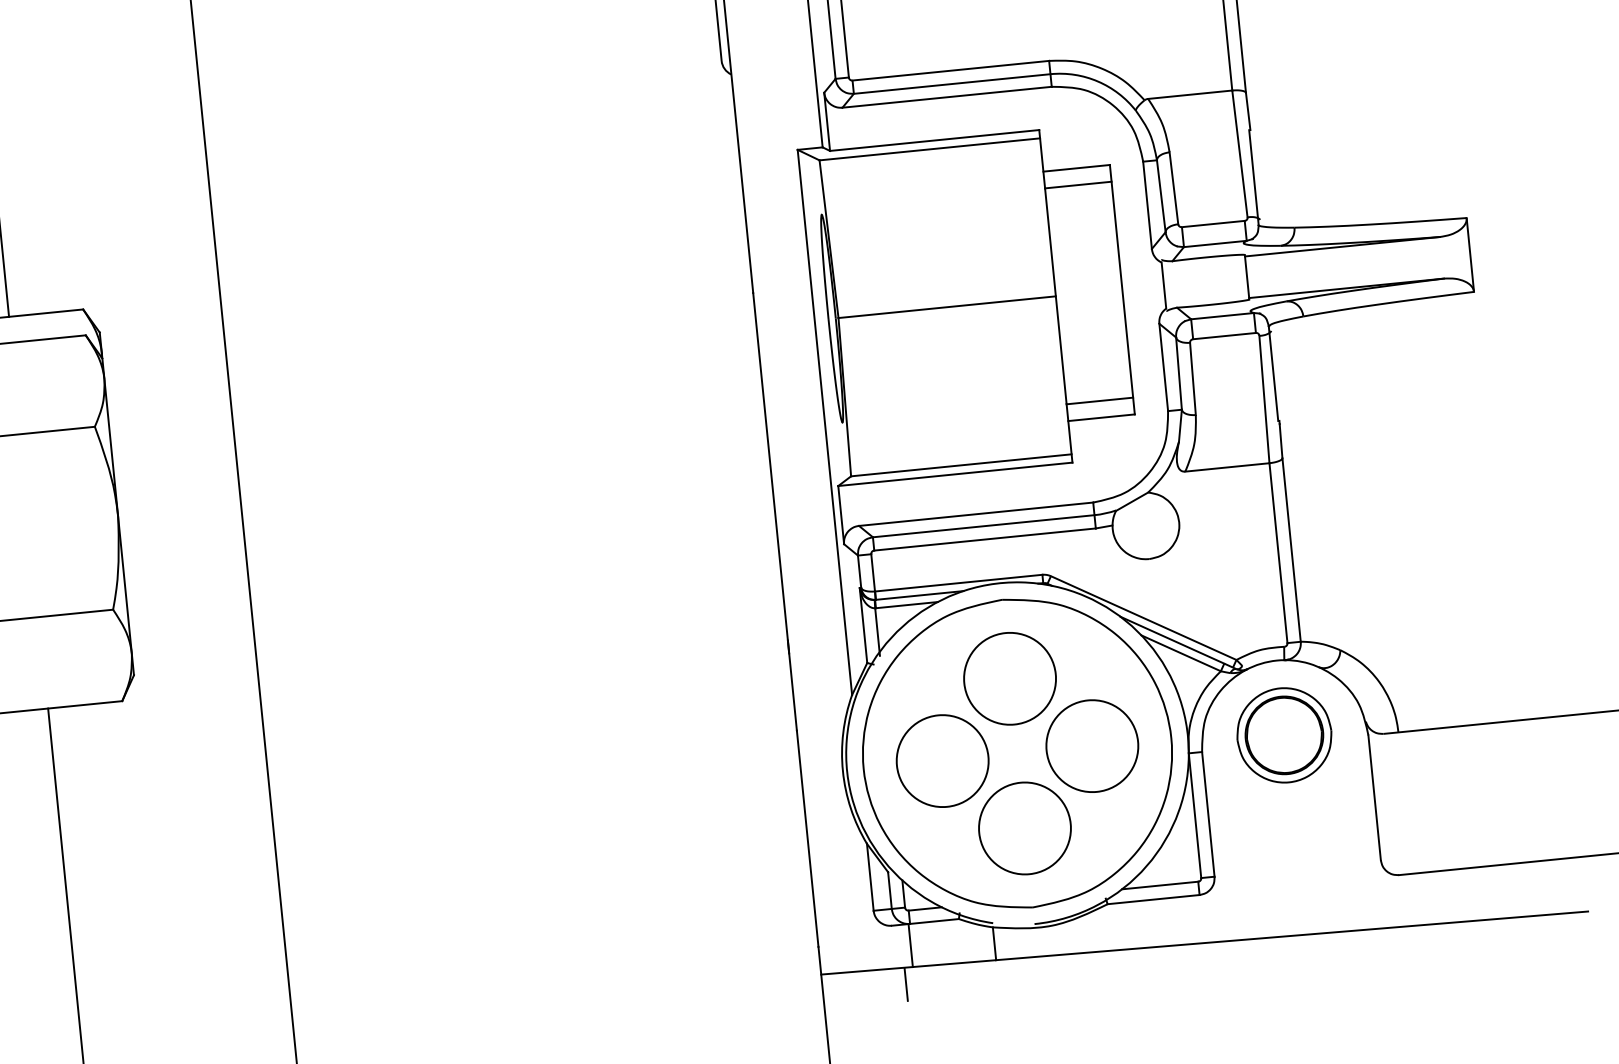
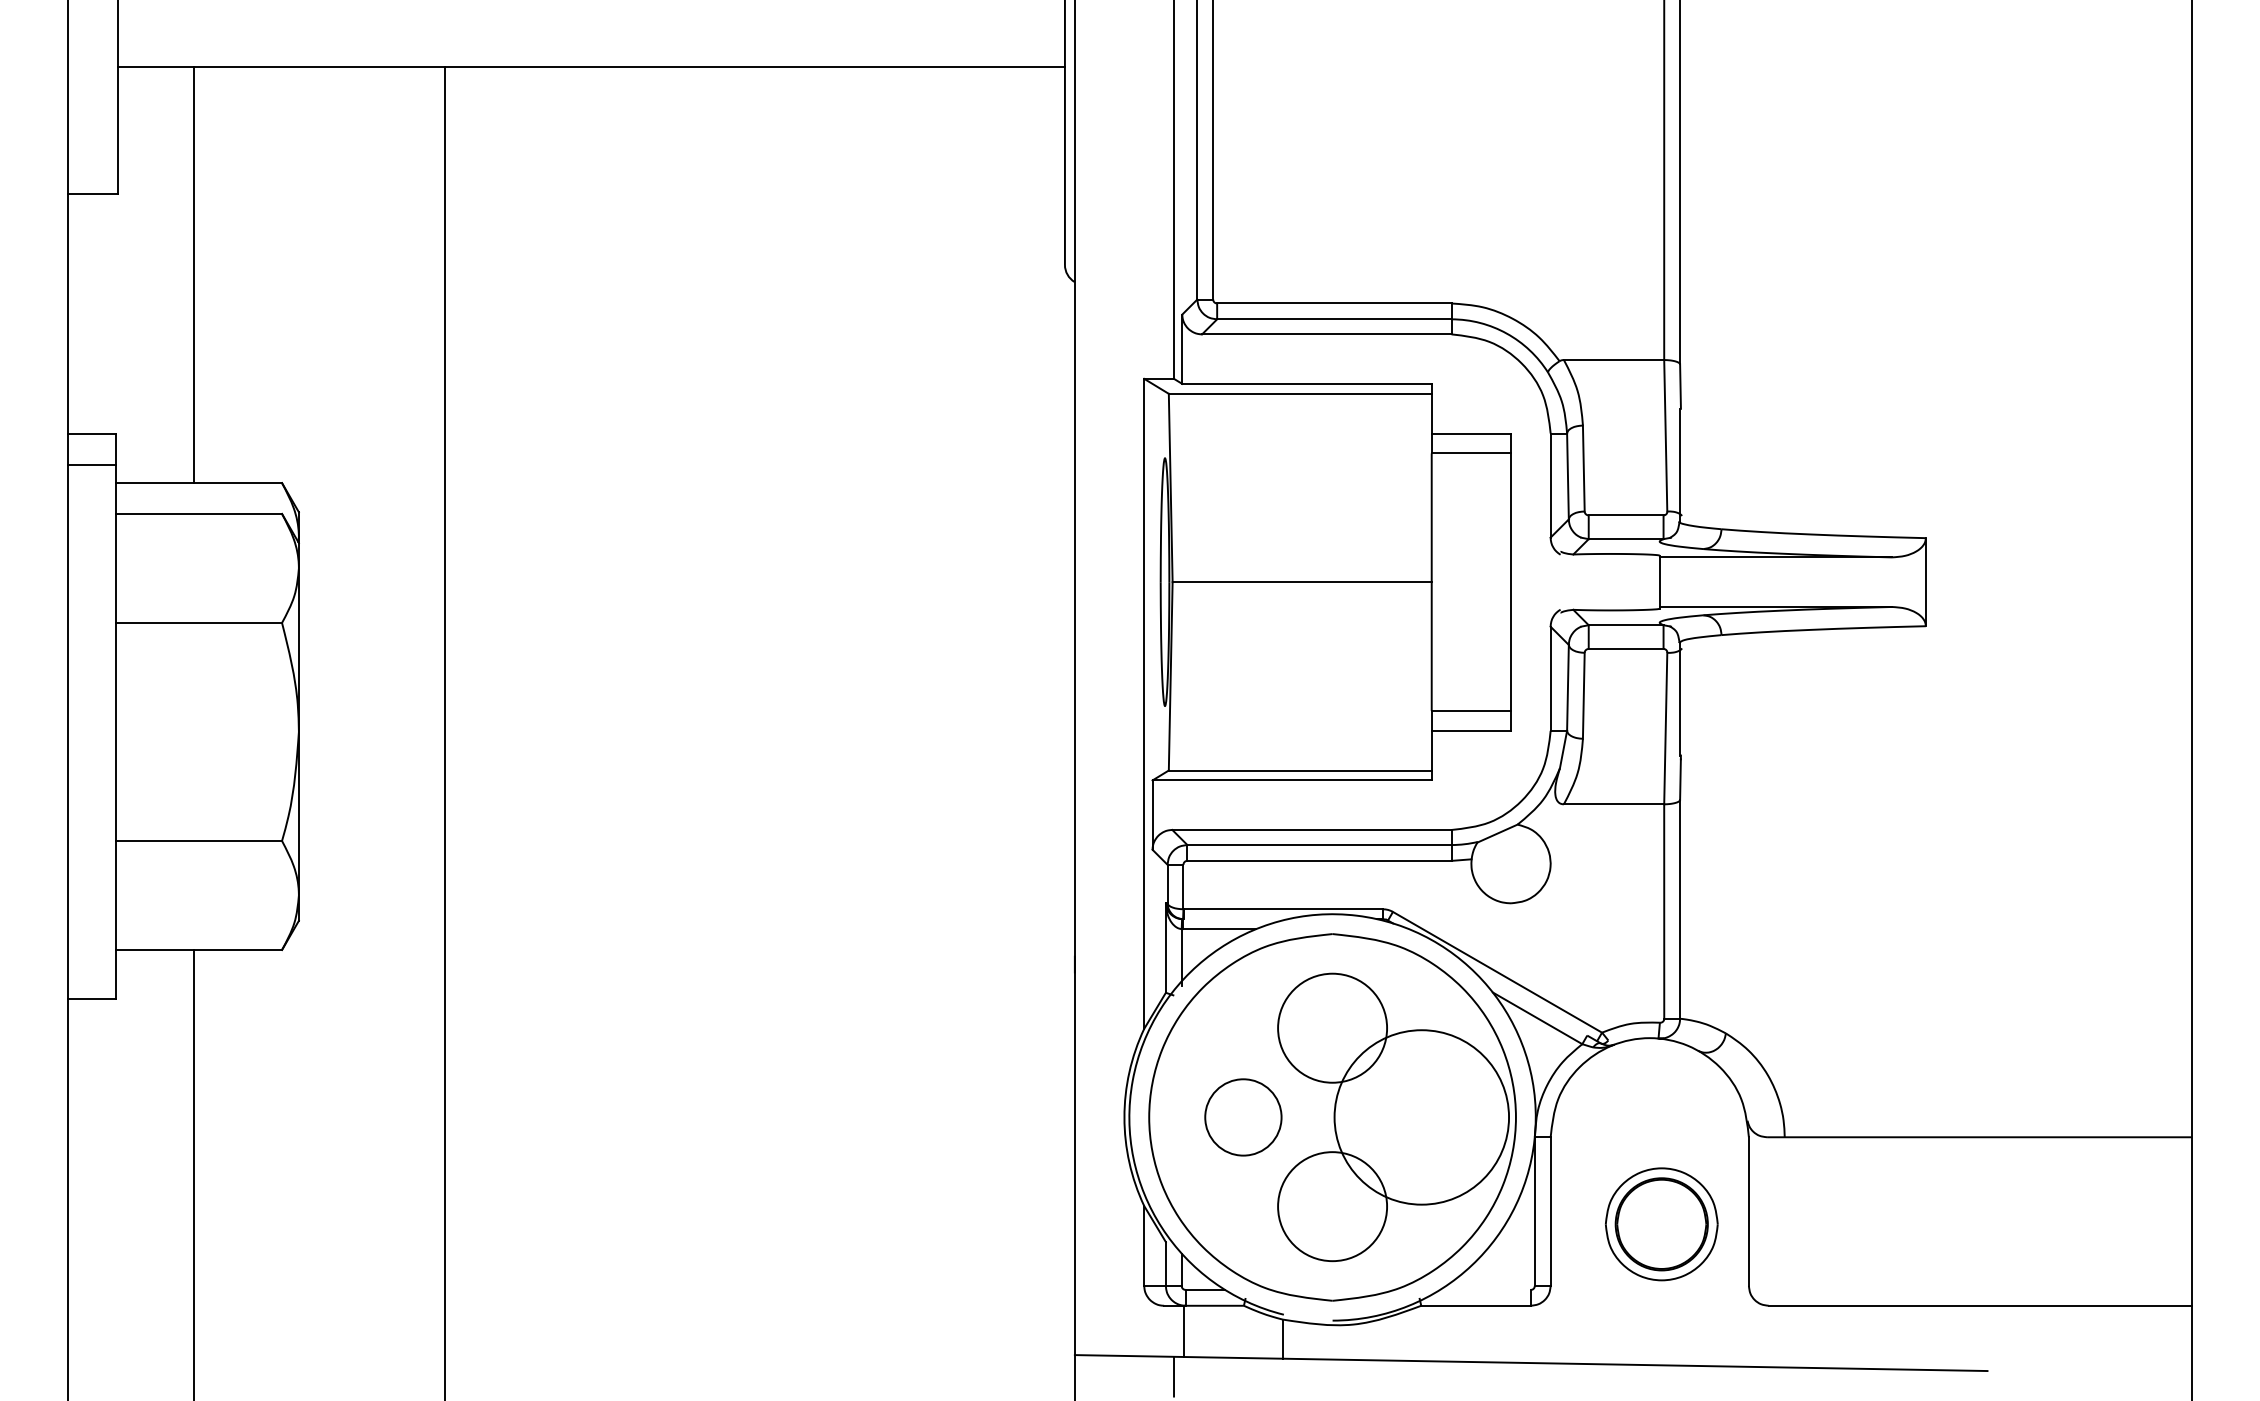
line: (1163, 284) -> (1560, 581), removed
line: (918, 595) -> (1234, 919), removed
line: (1172, 639) -> (1528, 1001), removed
part: (1284, 735) -> (1661, 1224), moved
circle: (1092, 745) -> (1421, 1116), size x1.6
circle: (942, 761) -> (1243, 1117), size x0.7
line: (1160, 885) -> (1485, 1289), removed

